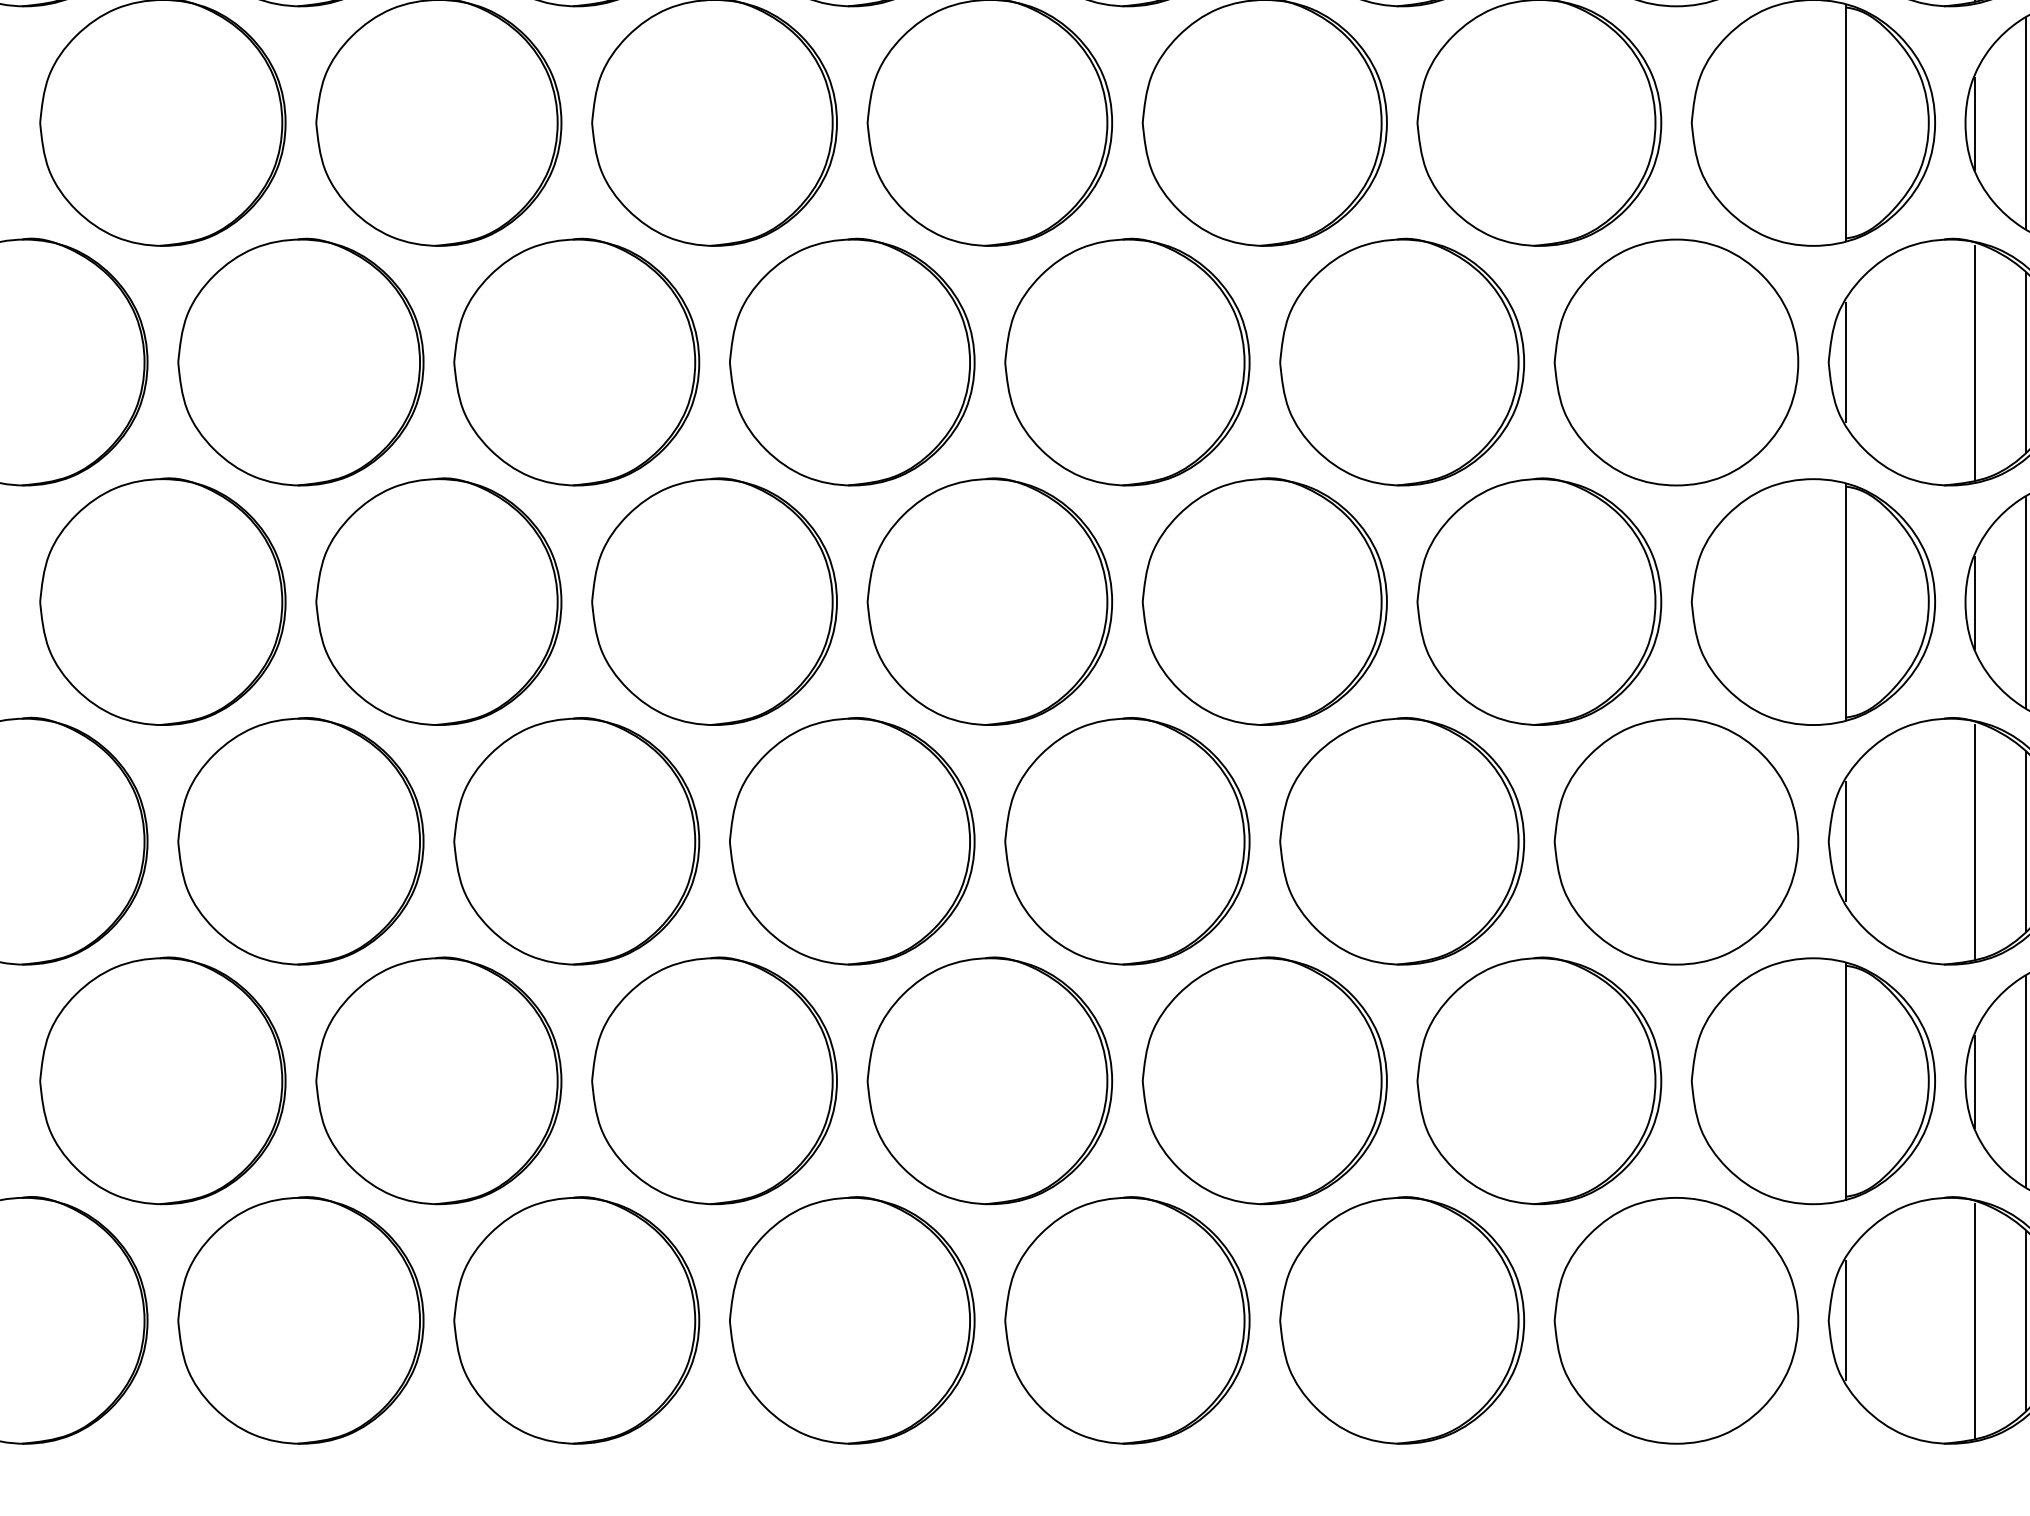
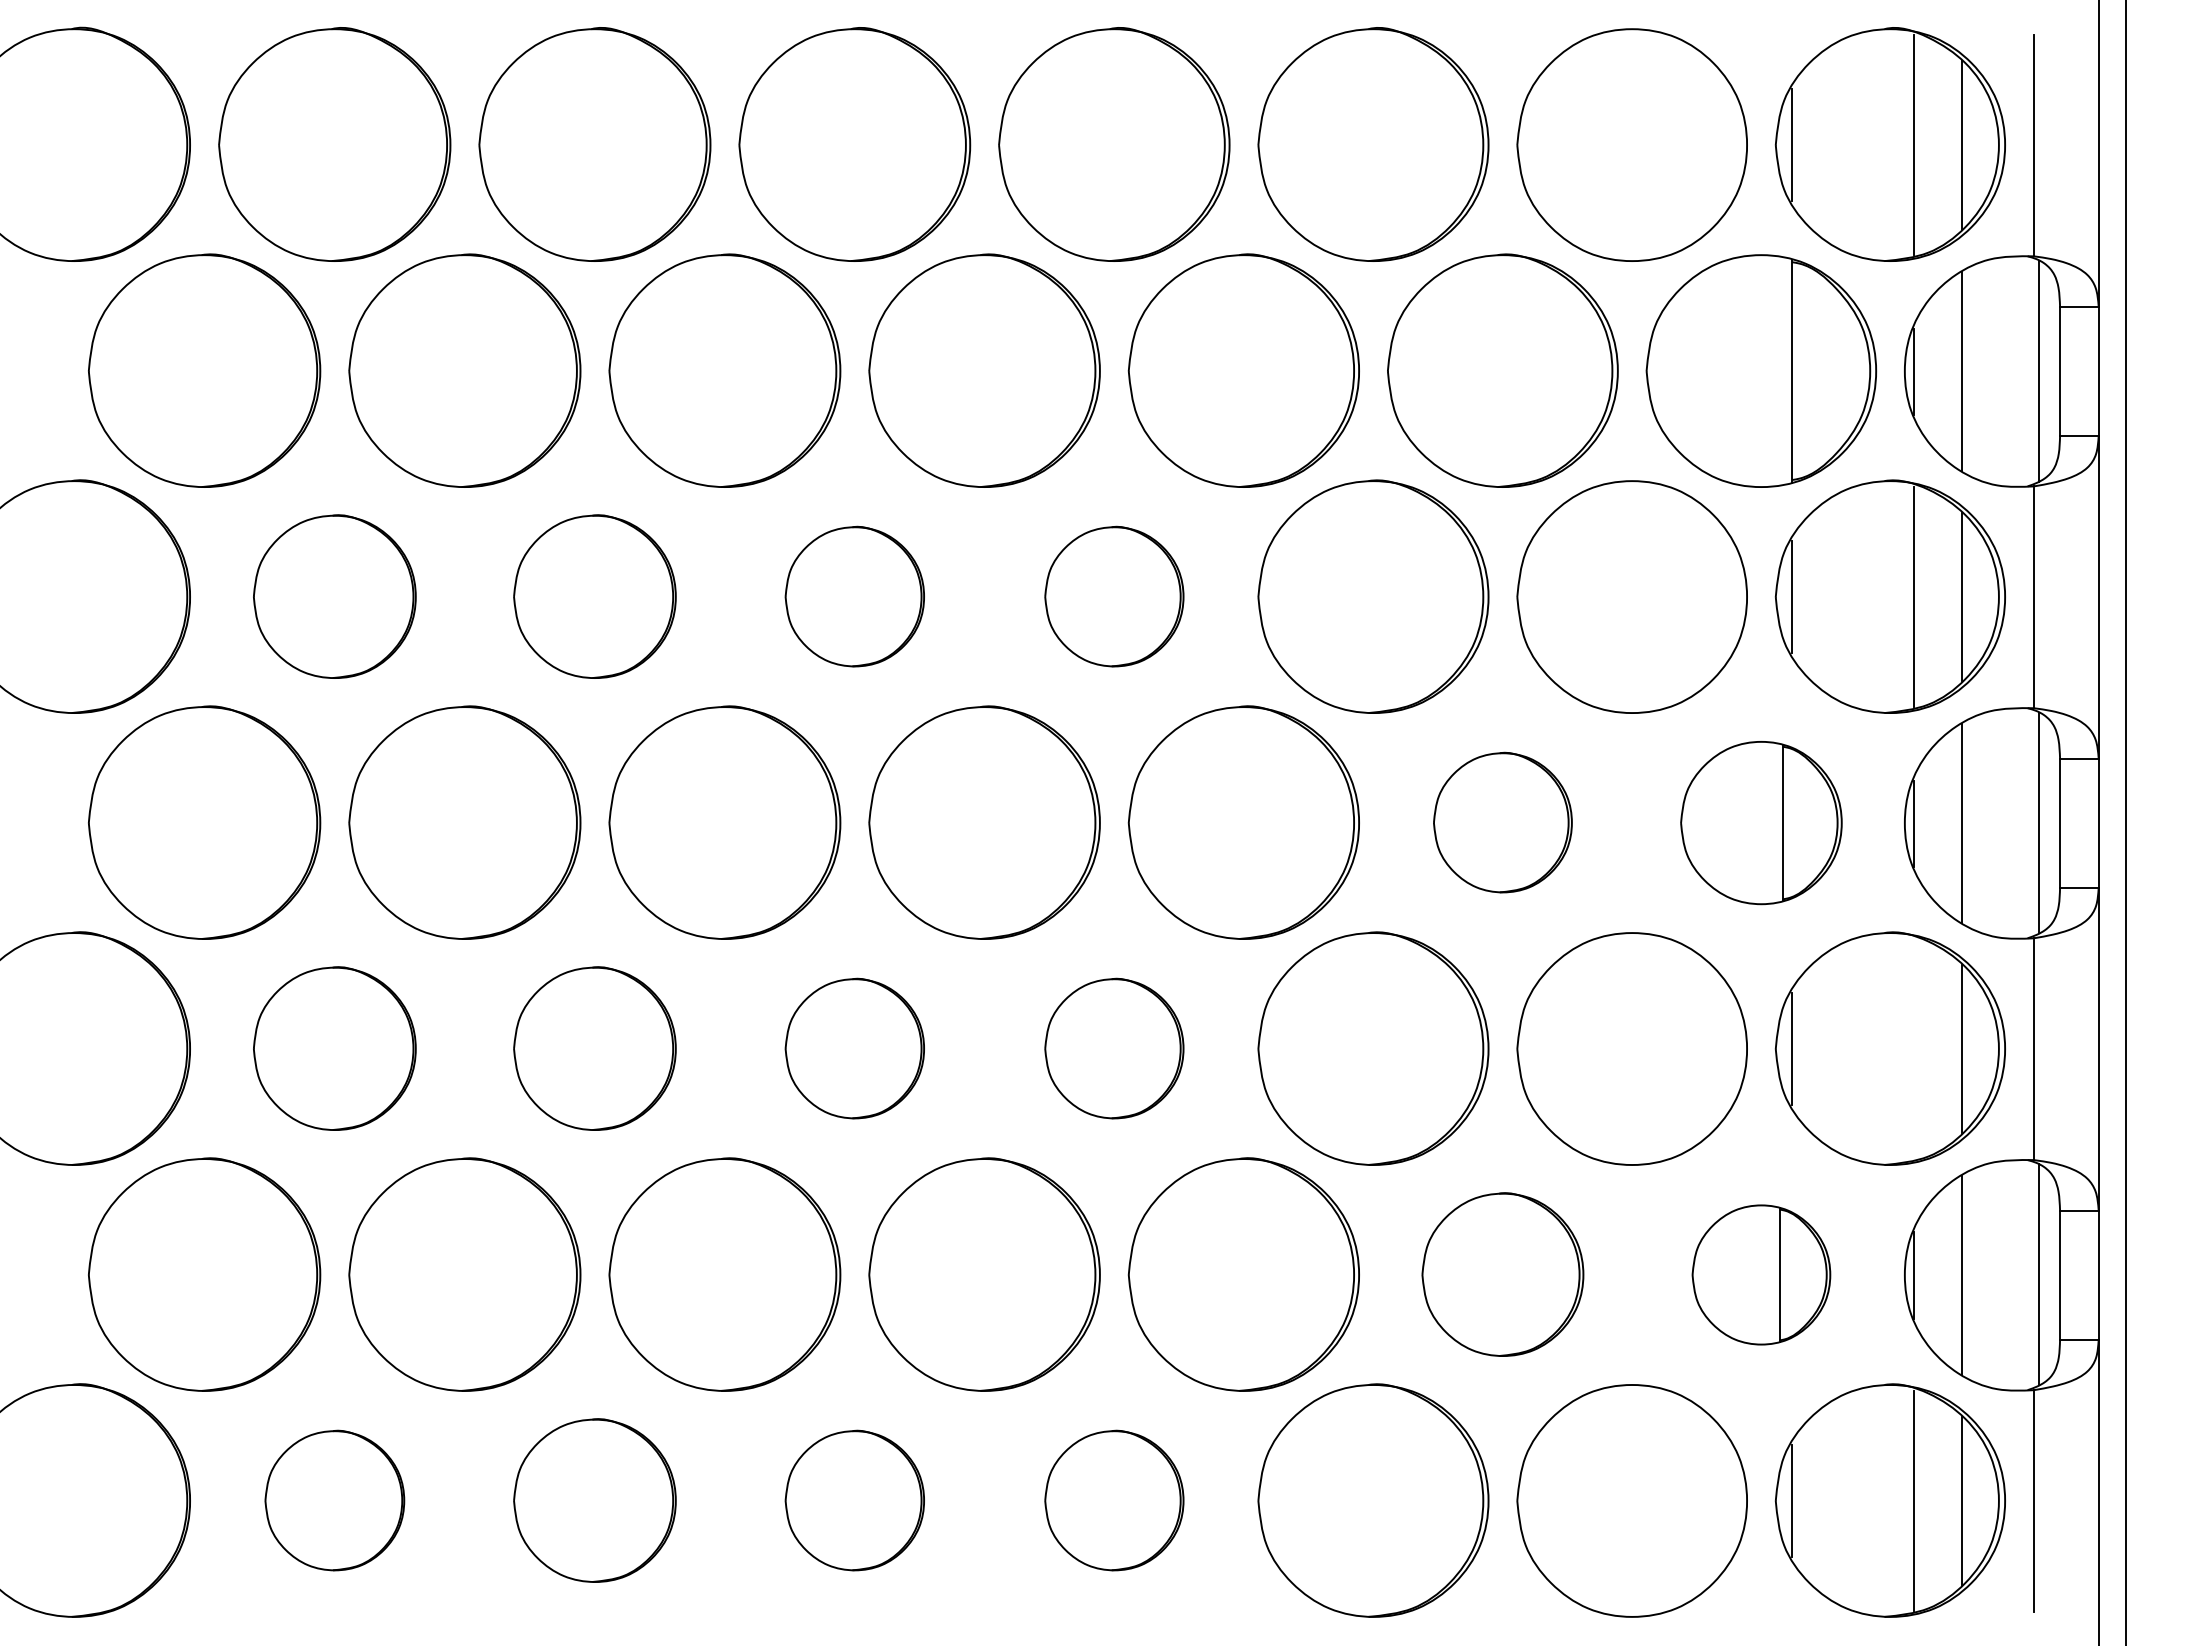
part: (300, 361) -> (334, 596), size x0.7
part: (576, 361) -> (594, 596), size x0.7
part: (851, 361) -> (854, 596), size x0.6
part: (1127, 361) -> (1114, 596), size x0.6
part: (1538, 601) -> (1502, 822), size x0.6
part: (1813, 601) -> (1761, 822), size x0.7
part: (300, 841) -> (334, 1048), size x0.7
part: (576, 841) -> (594, 1048), size x0.7
part: (851, 841) -> (854, 1048), size x0.6
part: (1127, 841) -> (1114, 1048), size x0.6
line: (1974, 841) -> (1913, 1048), removed
part: (1538, 1080) -> (1502, 1274), size x0.7
part: (1813, 1080) -> (1761, 1274), size x0.6
part: (300, 1320) -> (334, 1500), size x0.6
part: (576, 1320) -> (594, 1500), size x0.7
part: (851, 1320) -> (854, 1500), size x0.6
part: (1127, 1320) -> (1114, 1500), size x0.6

